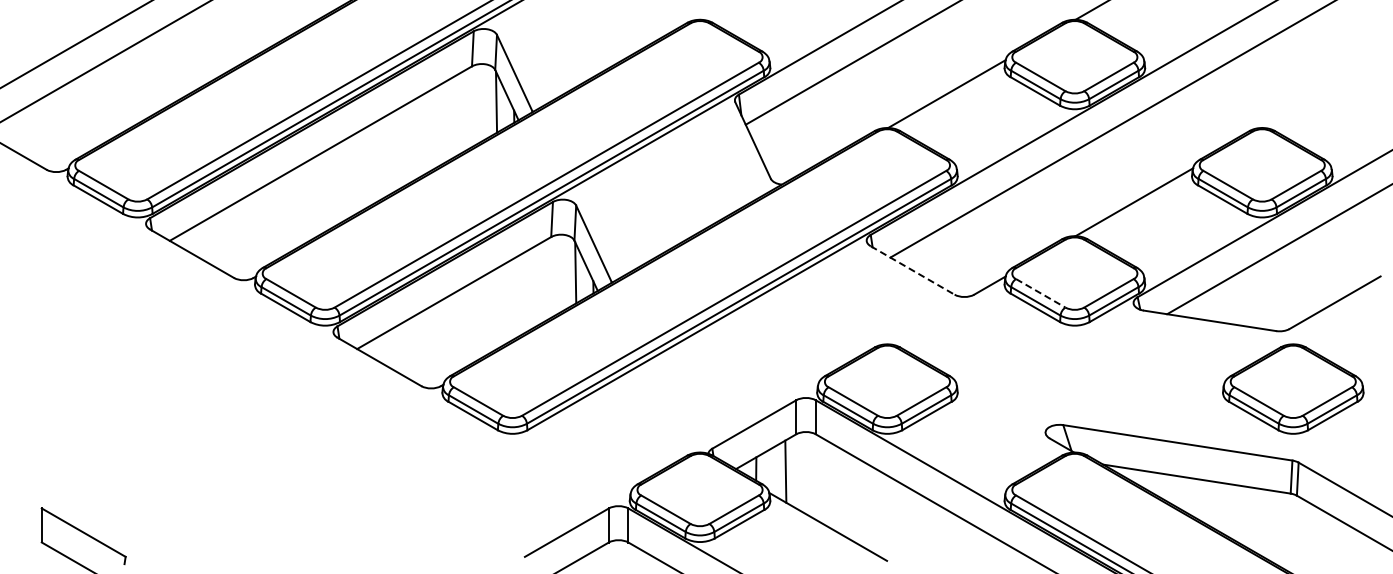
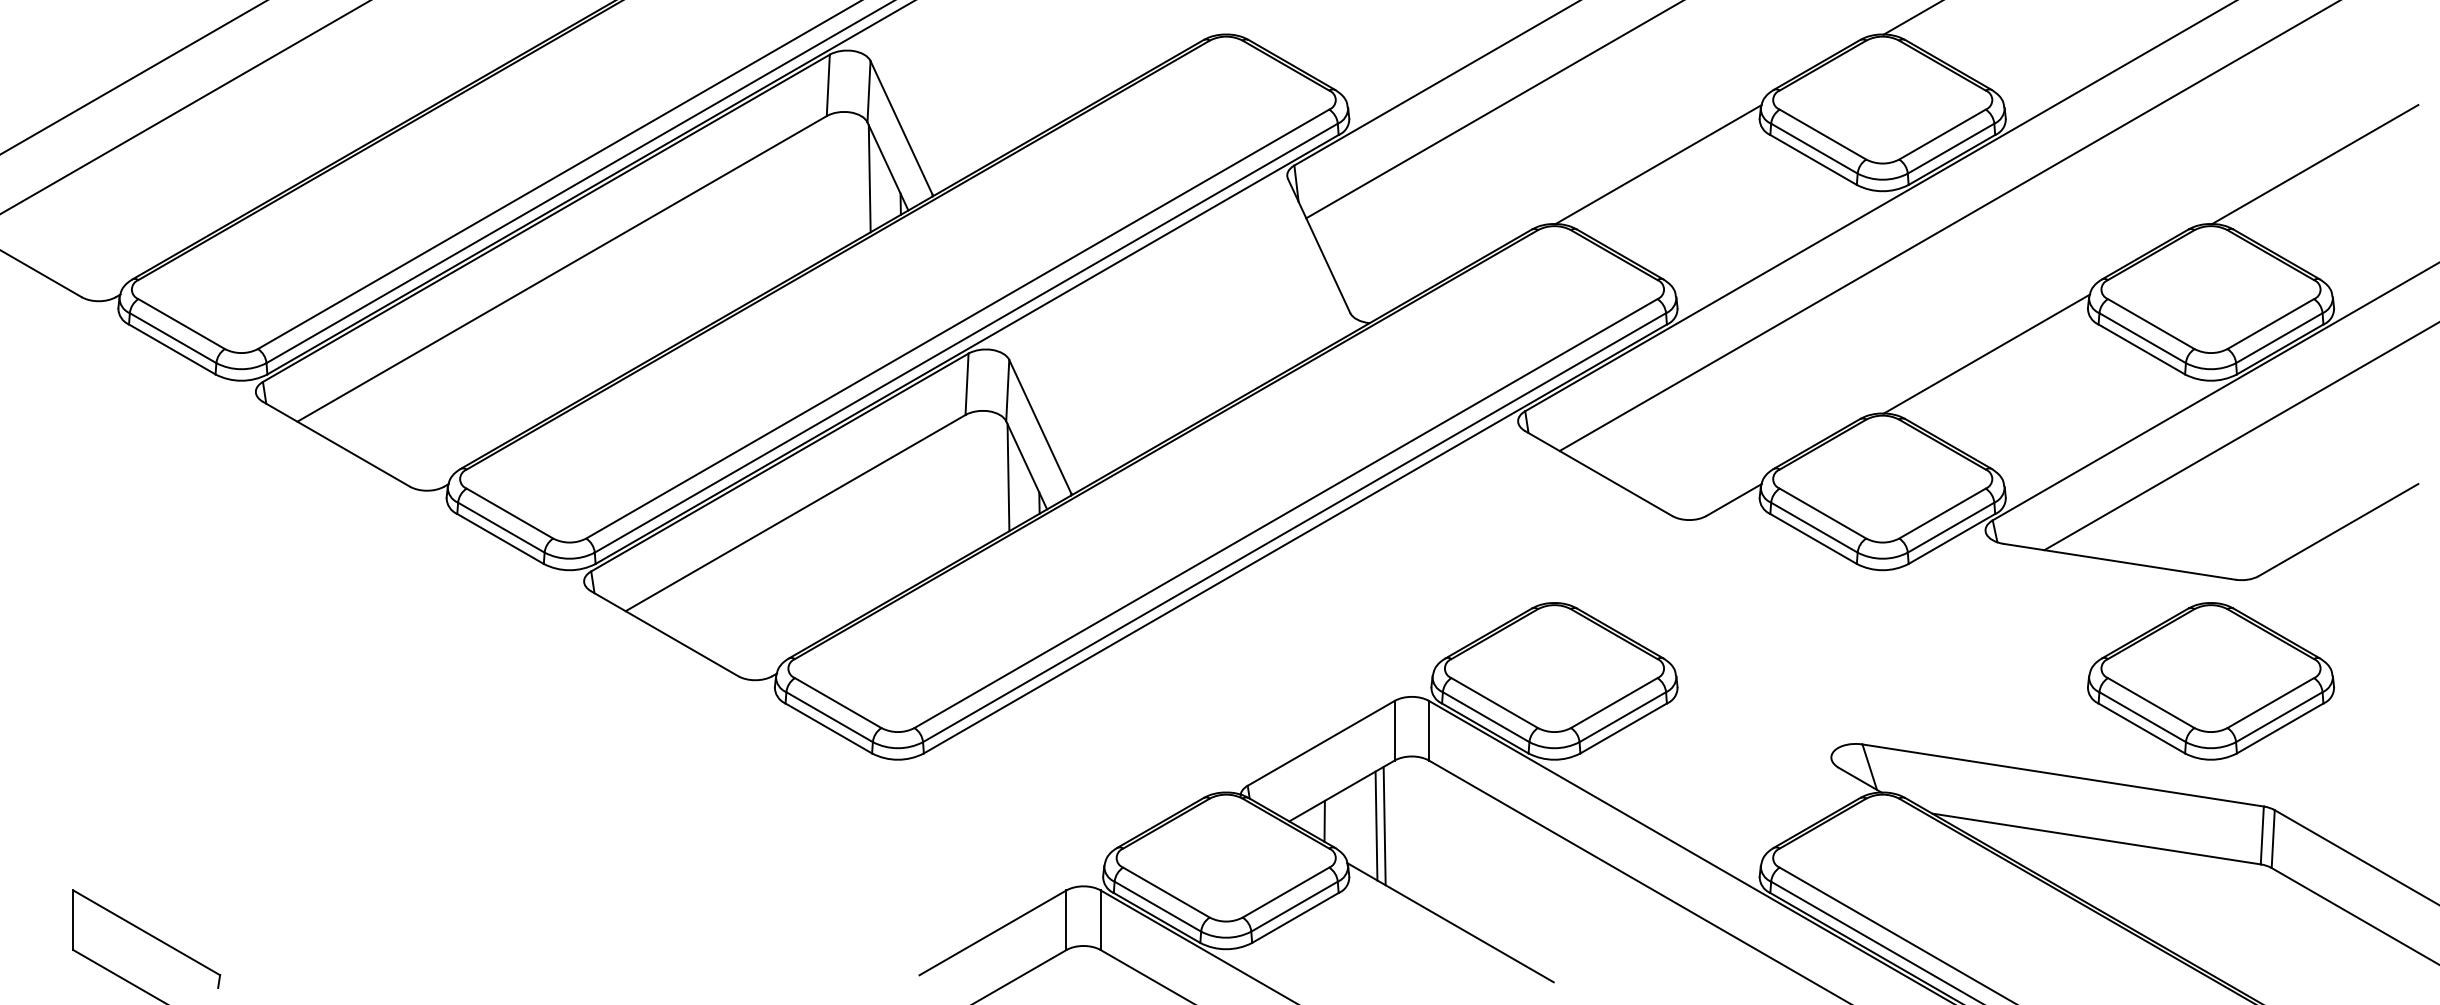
line: (1321, 94) -> (2314, 165), added
line: (913, 270) -> (1600, 473), dashed -> solid
line: (1040, 293) -> (1822, 513), dashed -> solid
part: (1293, 388) -> (2211, 680), moved
line: (790, 471) -> (1384, 825), added

